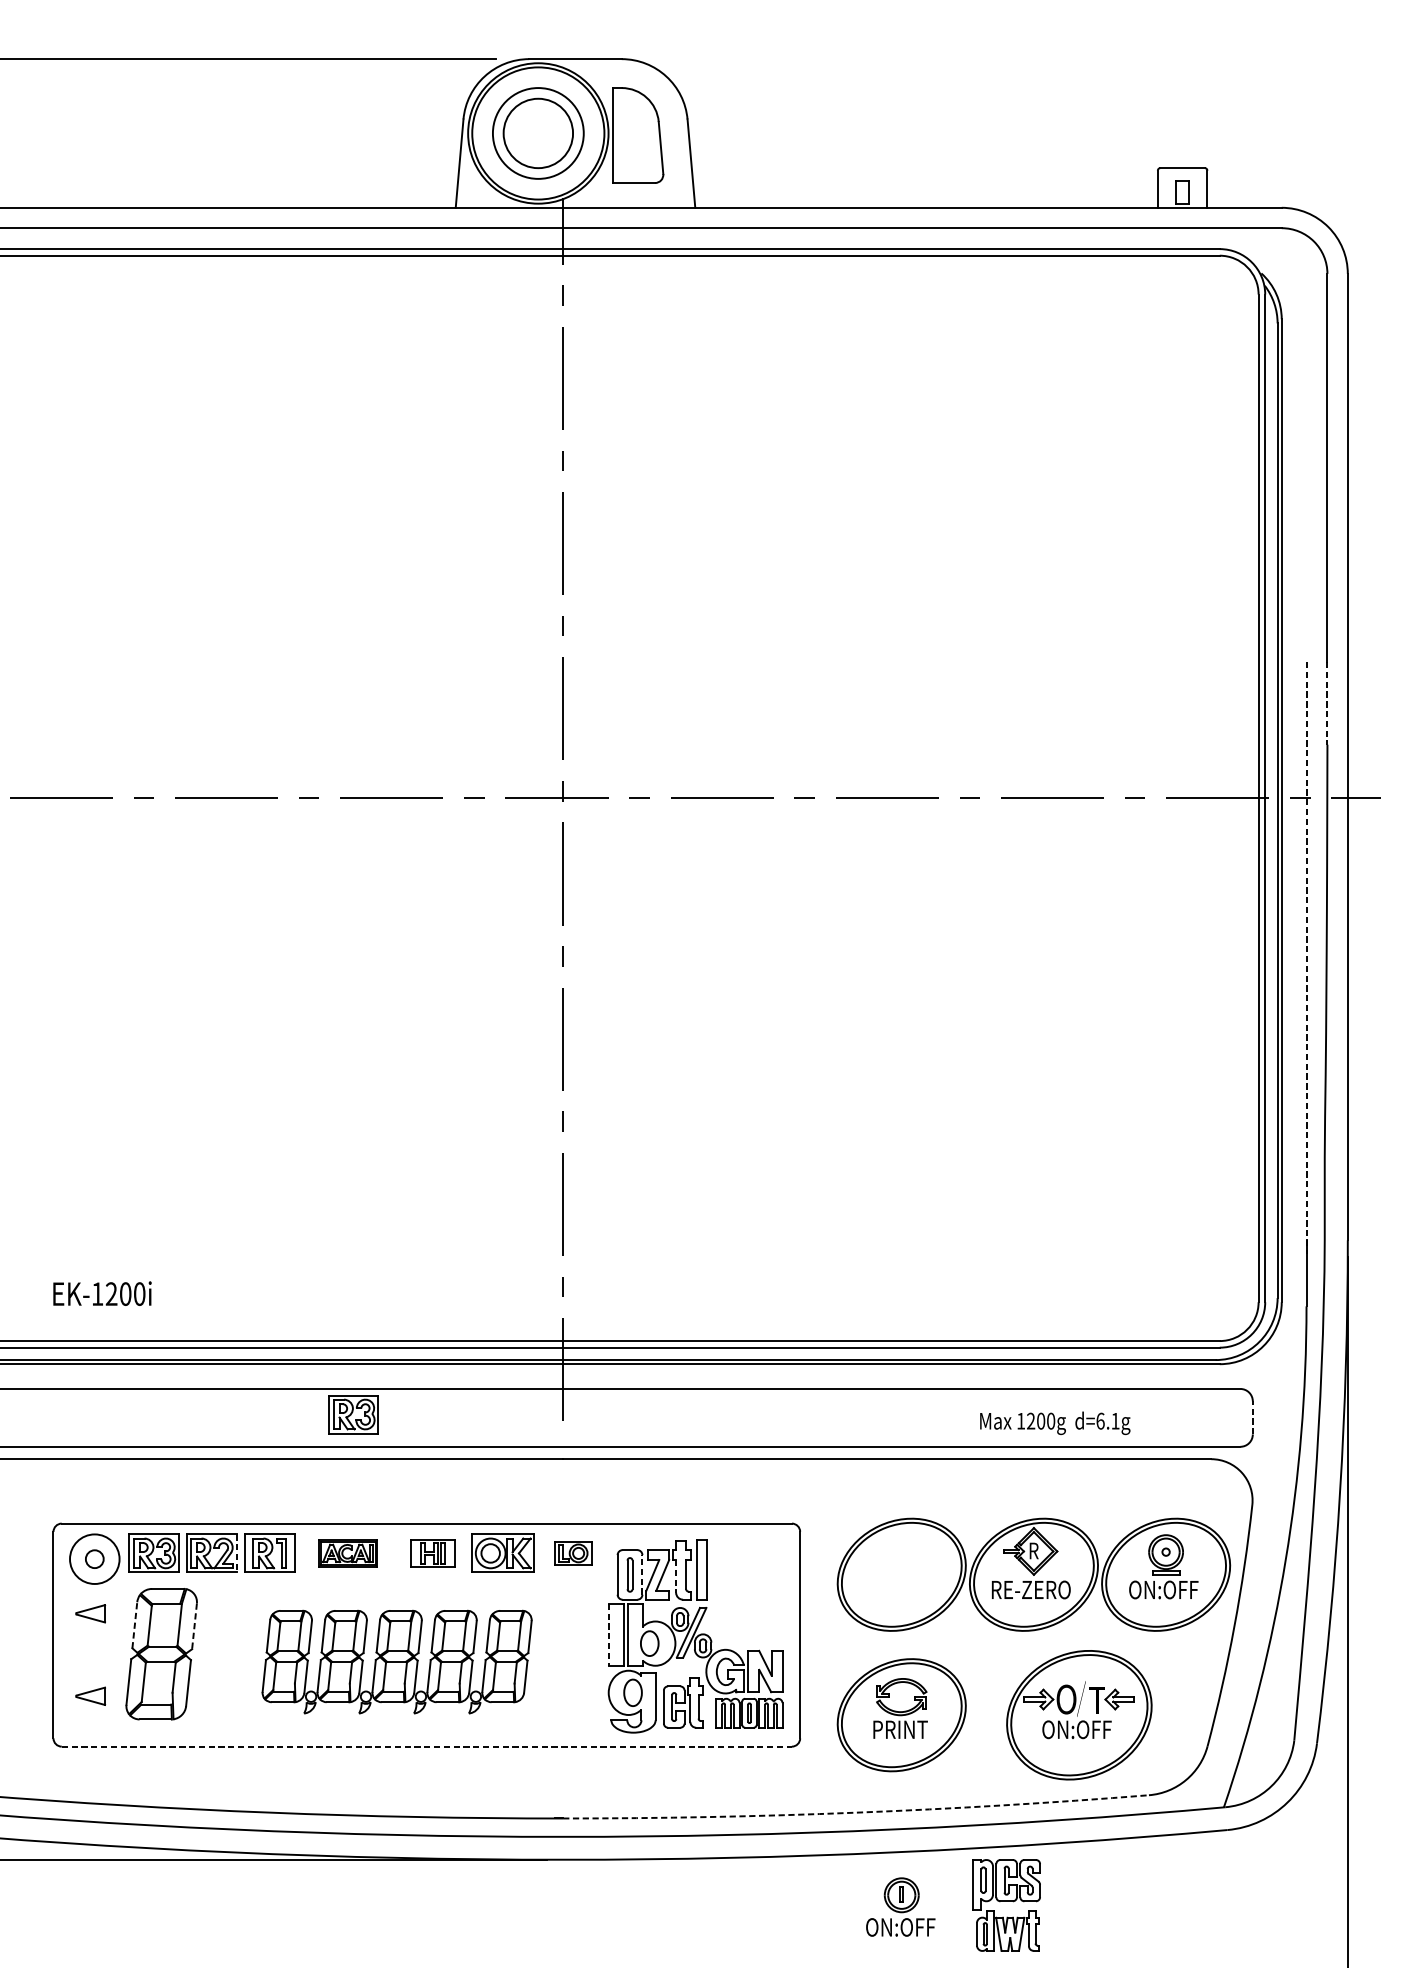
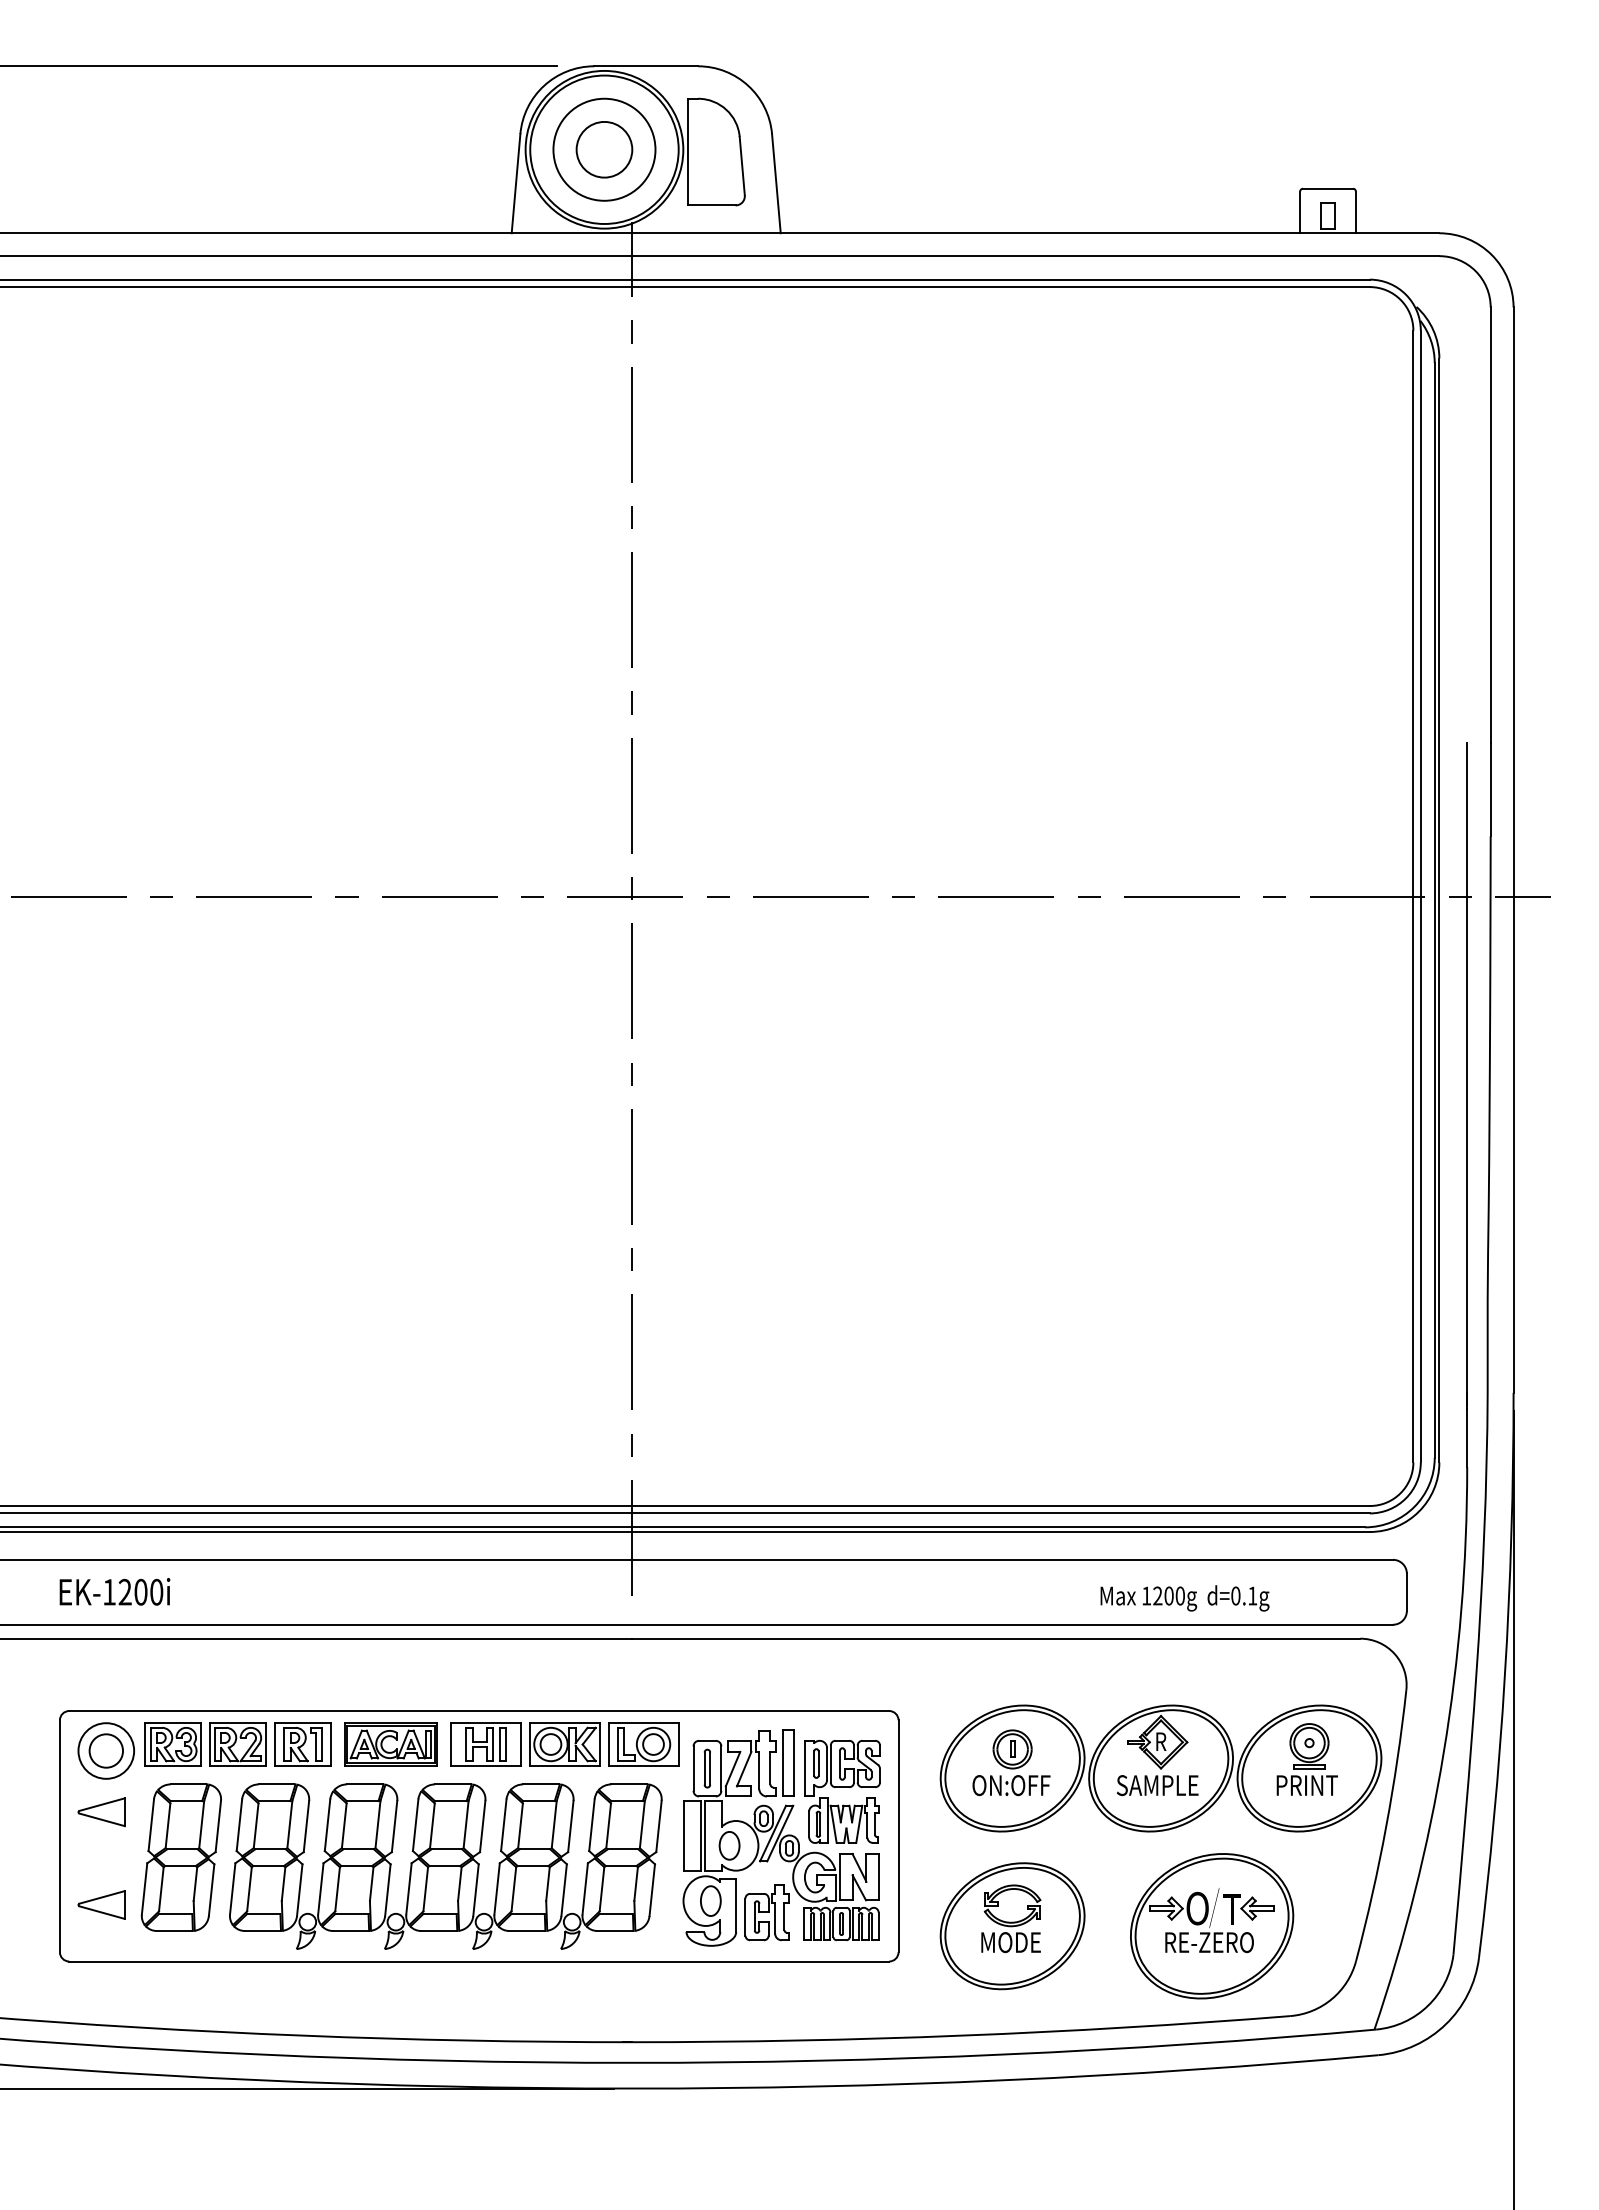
circle: (538, 133) -> (604, 149), size x0.71
line: (1327, 703) -> (1490, 790), dashed -> solid
line: (1306, 958) -> (1467, 1076), dashed -> solid
text: (102, 1293) -> (114, 1591), moved
part: (353, 1414) -> (396, 1588), removed
line: (1252, 1418) -> (1406, 1592), dashed -> solid
text: (1100, 1420) -> (1235, 1595), d=6.1g -> d=0.1g
part: (347, 1553) -> (390, 1744), size x1.43
part: (432, 1553) -> (485, 1744), size x1.43
part: (573, 1553) -> (643, 1744), size x1.67
line: (236, 1554) -> (265, 1745), dashed -> solid
circle: (94, 1558) -> (106, 1750), size x1.67
line: (642, 1574) -> (721, 1768), dashed -> solid
line: (676, 1576) -> (759, 1770), dashed -> solid
text: (1030, 1589) -> (1157, 1785), RE-ZERO -> SAMPLE
text: (1163, 1589) -> (1306, 1785), ON:OFF -> PRINT
part: (90, 1613) -> (101, 1812), size x1.43
line: (135, 1625) -> (151, 1825), dashed -> solid
line: (194, 1626) -> (218, 1826), dashed -> solid
line: (608, 1634) -> (683, 1835), dashed -> solid
part: (396, 1662) -> (445, 1866), size x1.43
part: (90, 1695) -> (101, 1904), size x1.43
text: (899, 1729) -> (1010, 1942), PRINT -> MODE
text: (1077, 1729) -> (1209, 1942), ON:OFF -> RE-ZERO
line: (427, 1746) -> (479, 1961), dashed -> solid
arc: (856, 1812) -> (961, 2035), dashed -> solid
part: (1006, 1905) -> (842, 1791), moved
part: (900, 1906) -> (1011, 1762), moved

